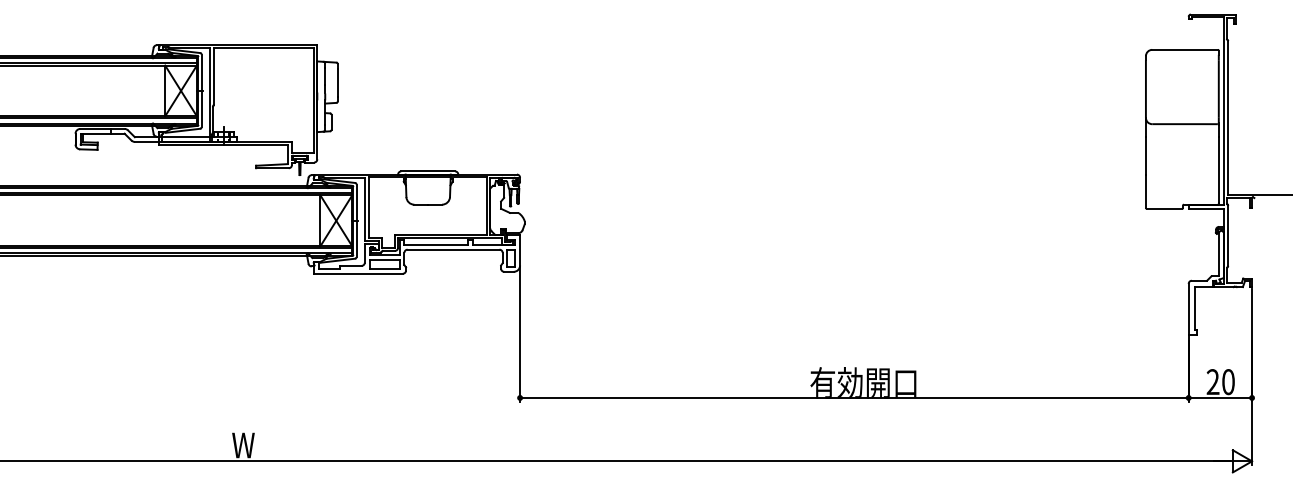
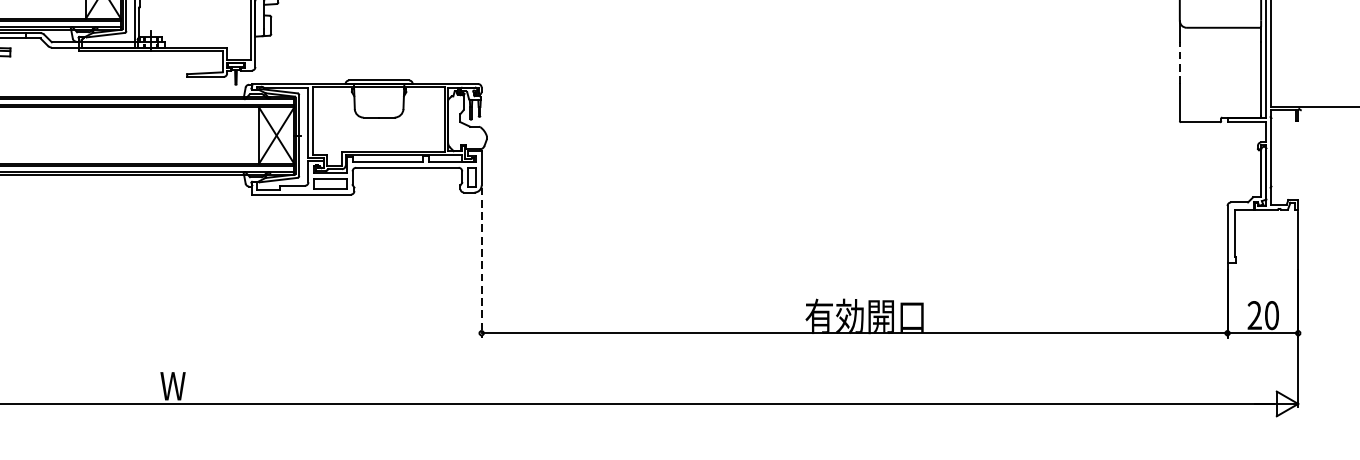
line: (1145, 155) -> (1179, 62), solid -> dashed
line: (520, 335) -> (482, 263), solid -> dashed

